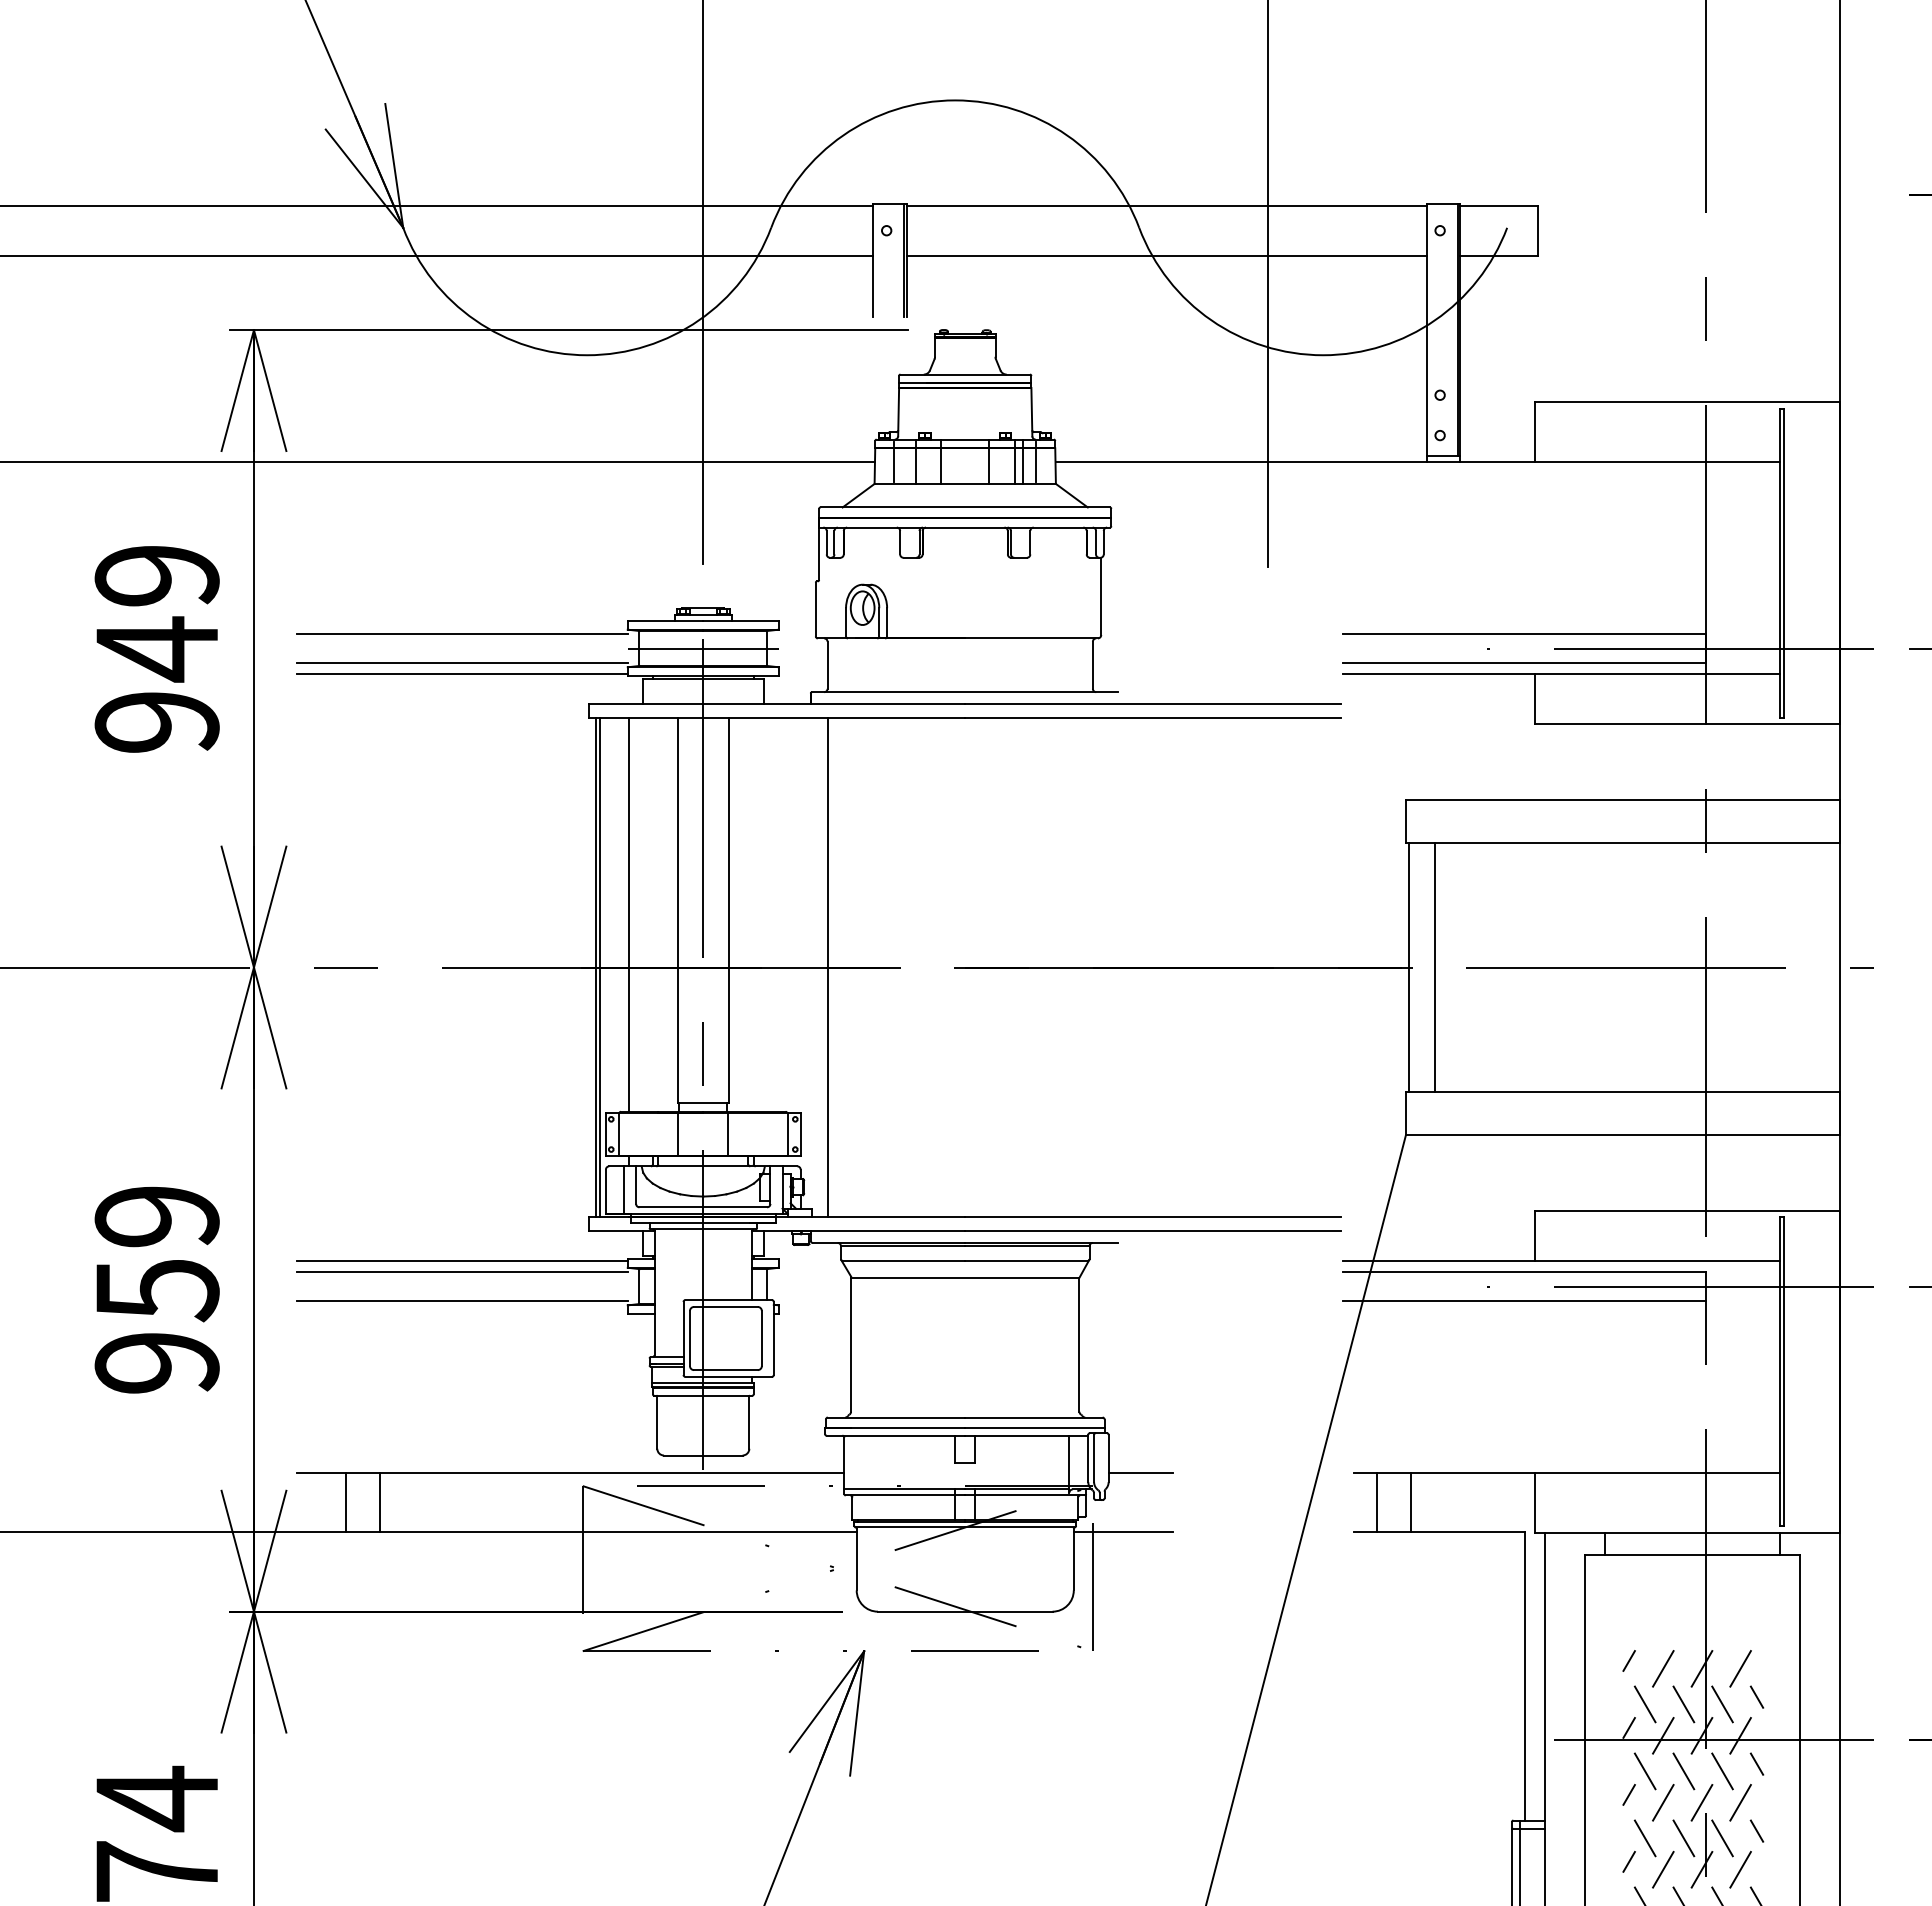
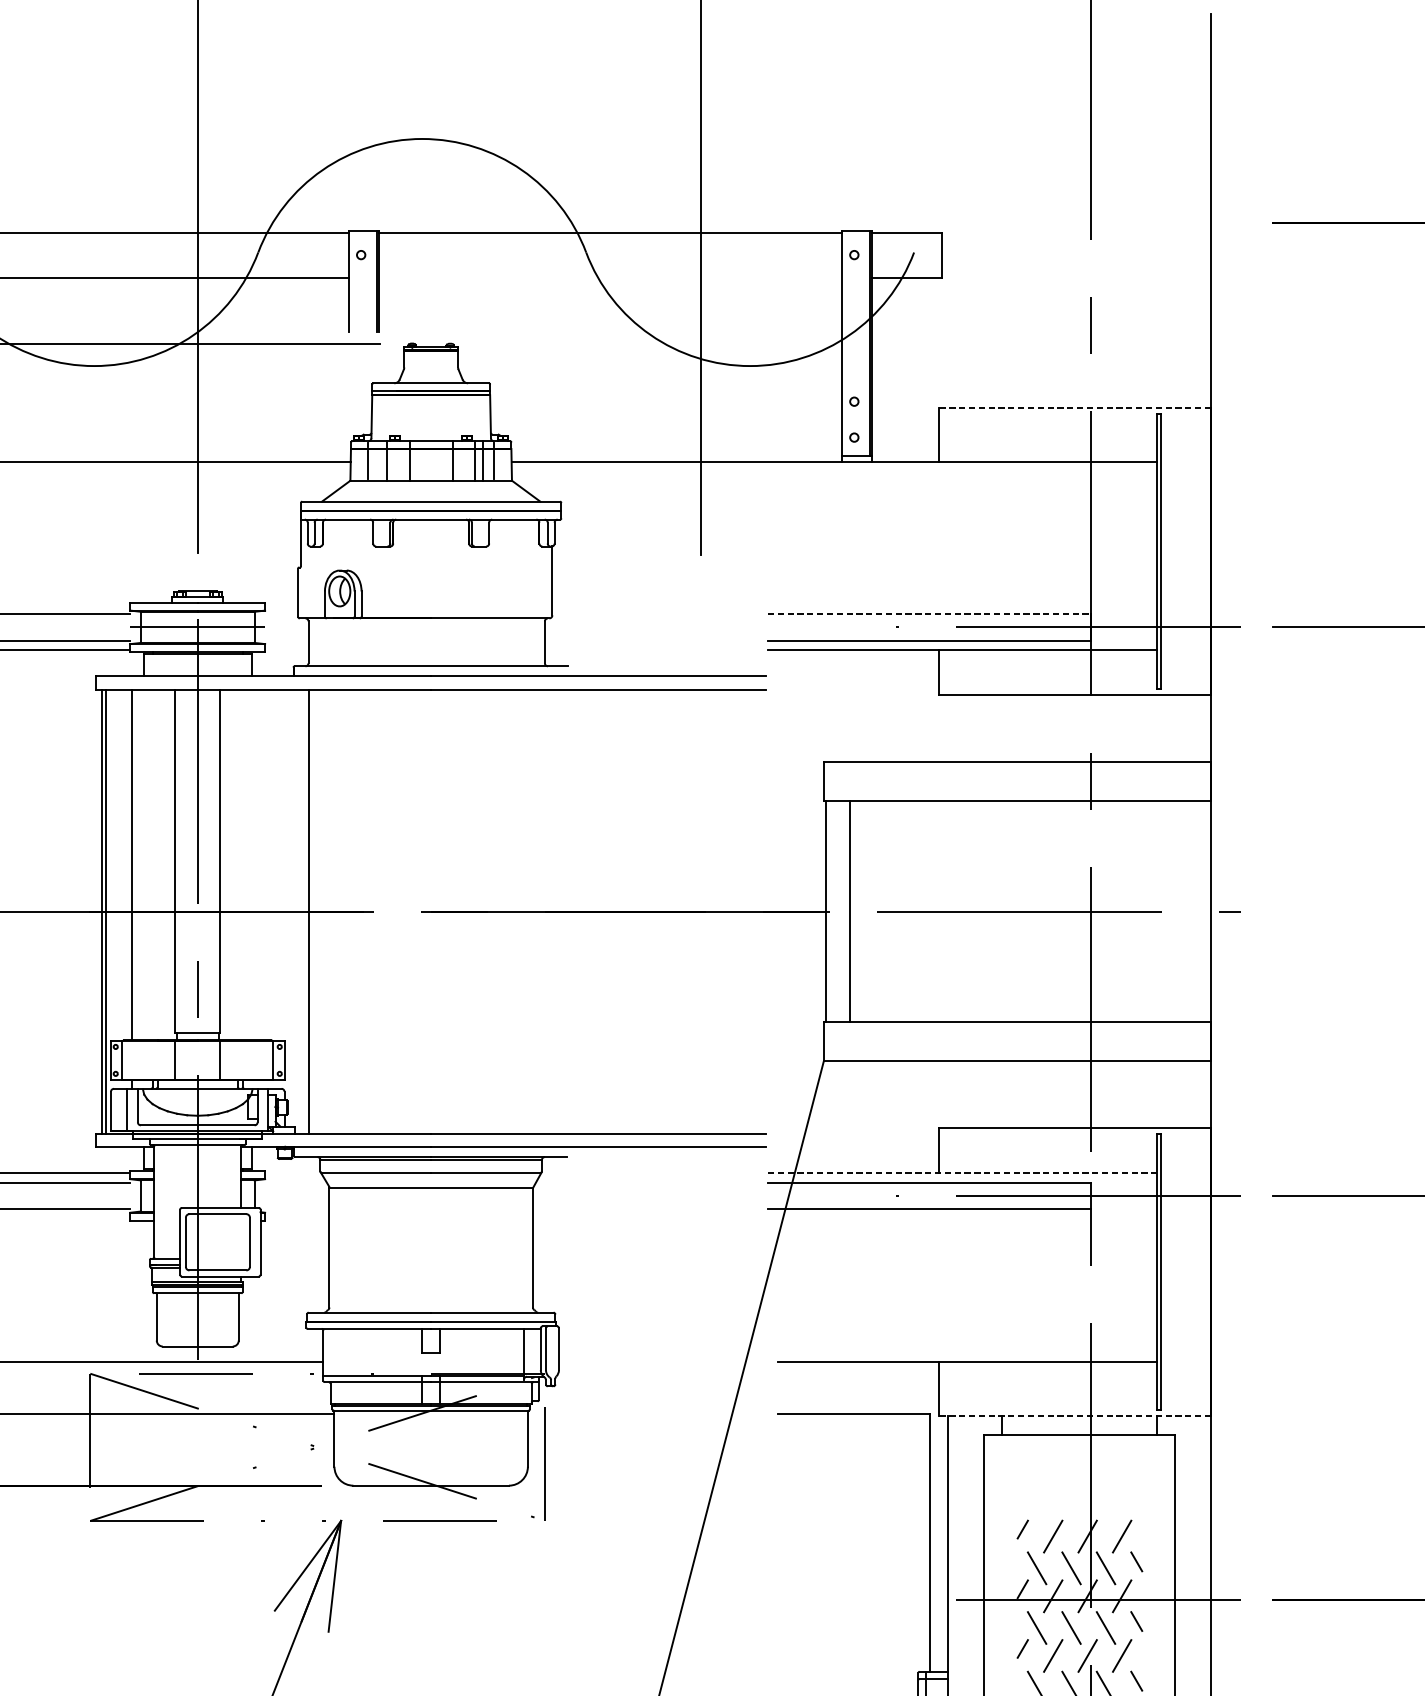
line: (1166, 255) -> (610, 277), removed
line: (1687, 401) -> (1074, 407), solid -> dashed
line: (1524, 633) -> (929, 614), solid -> dashed
line: (1562, 1261) -> (963, 1173), solid -> dashed
line: (1140, 1472) -> (587, 1361), removed
line: (1376, 1501) -> (797, 1387), removed
line: (1410, 1501) -> (827, 1387), removed
line: (1123, 1531) -> (572, 1414), removed
line: (1687, 1533) -> (1074, 1416), solid -> dashed

